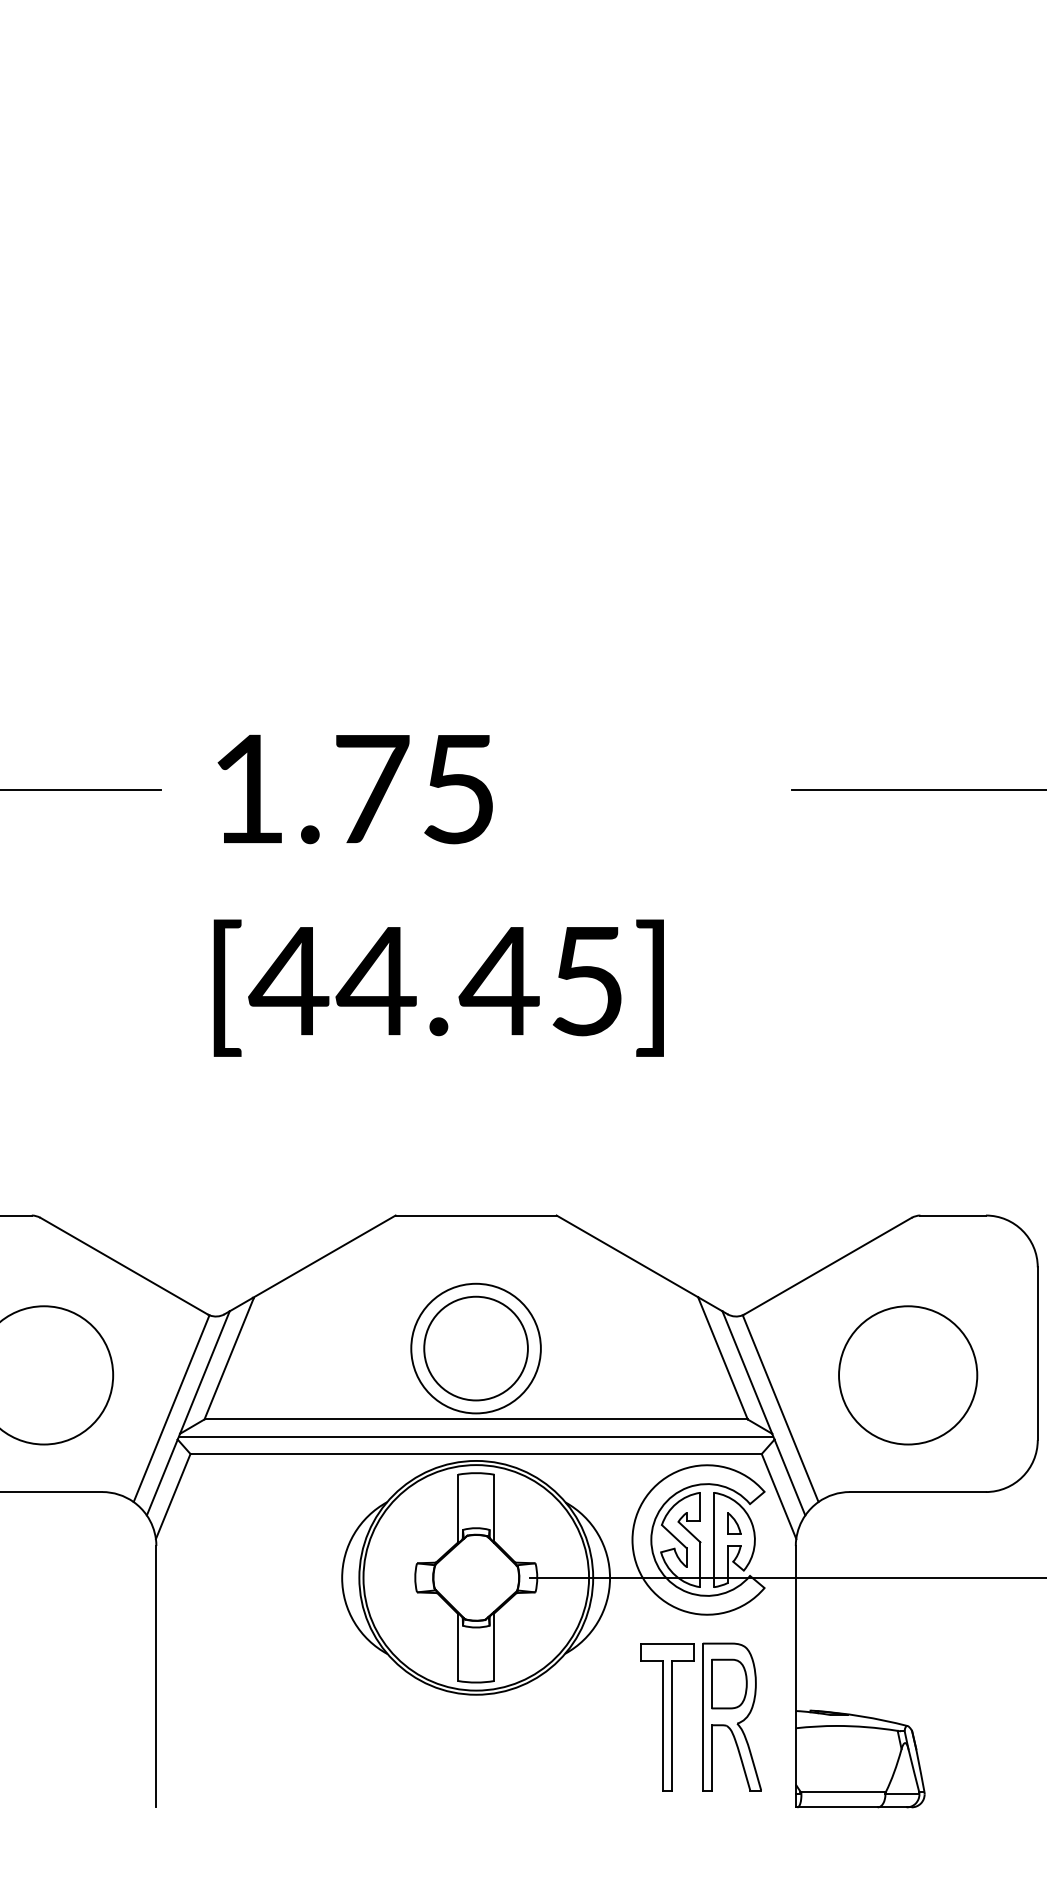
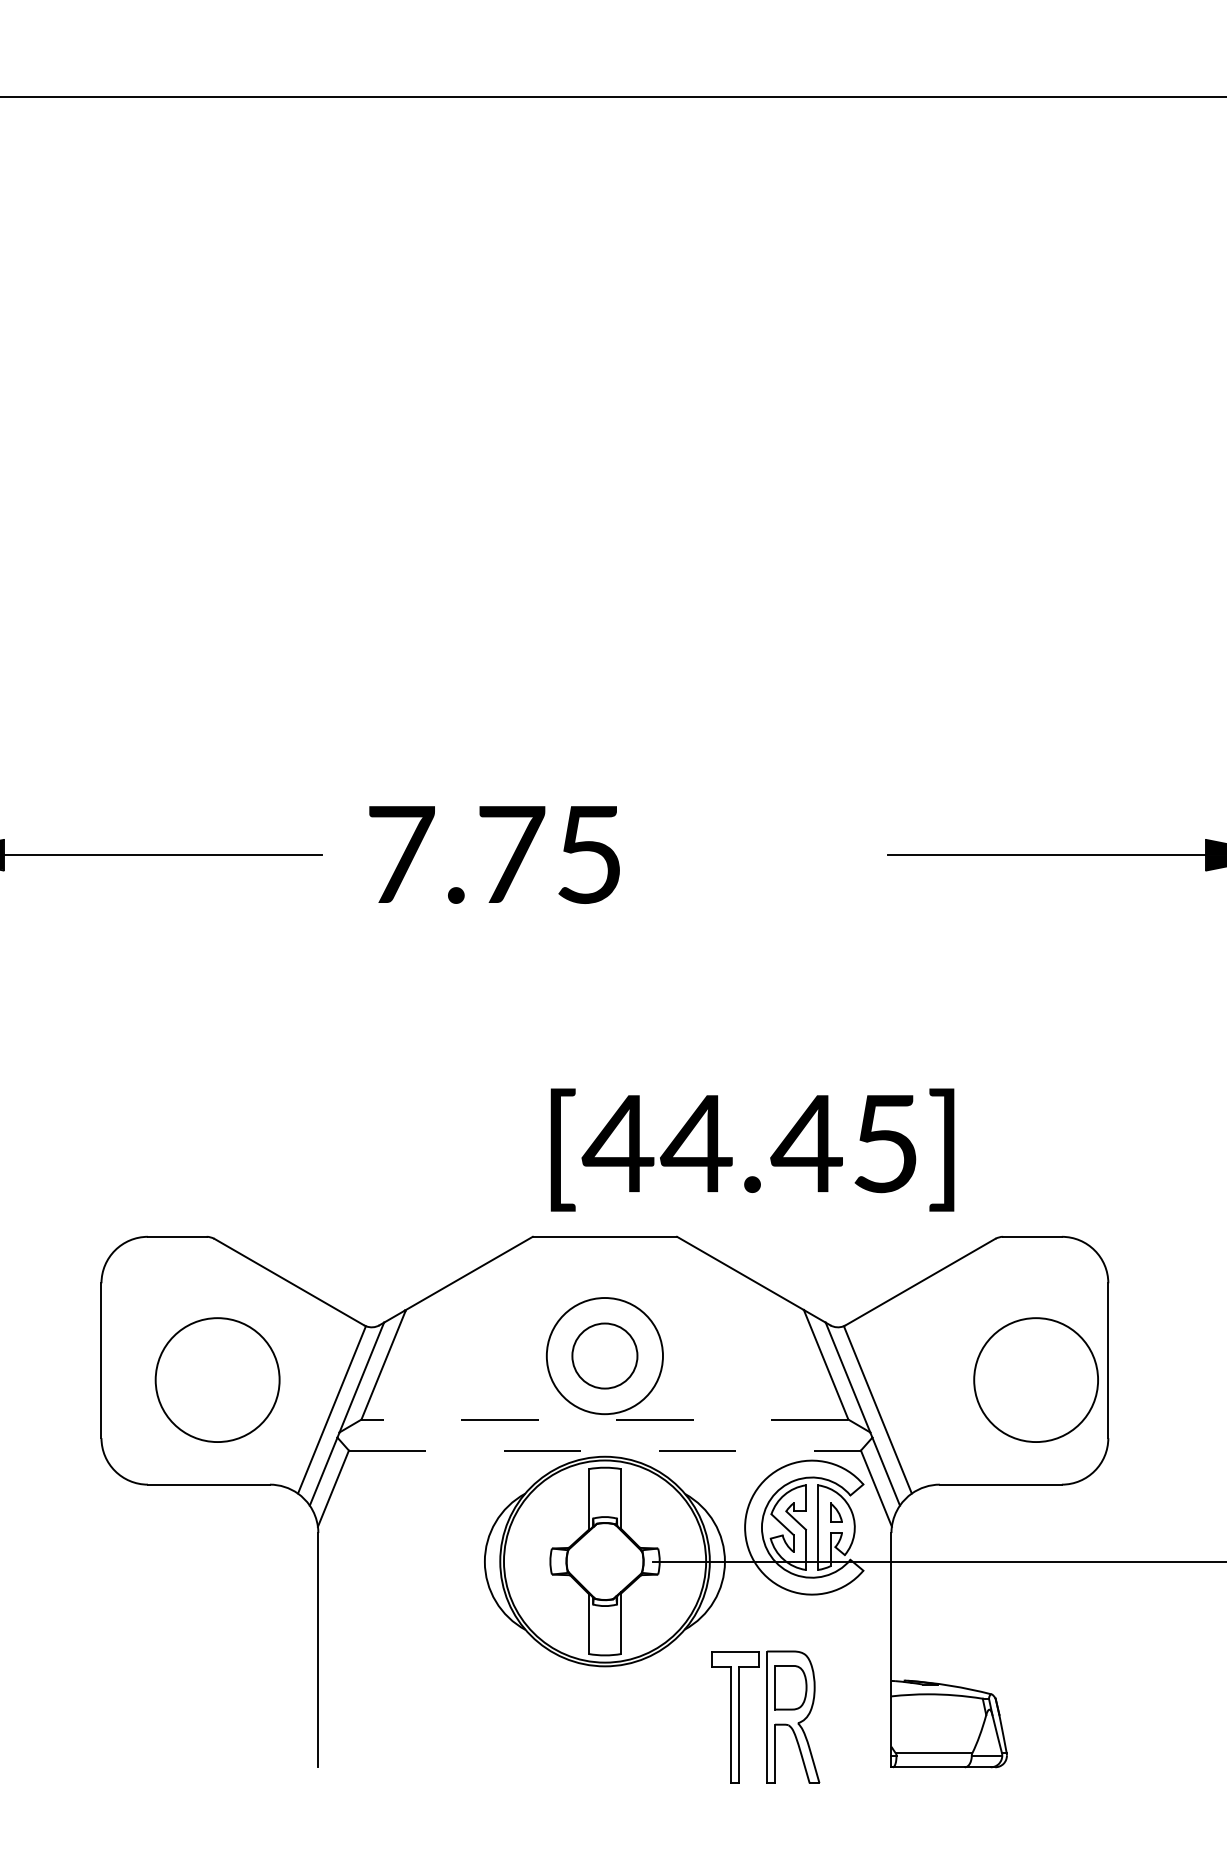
text: (249, 788) -> (401, 854), 1.75 -> 7.75
text: (438, 987) -> (752, 1149), moved
circle: (475, 1347) -> (604, 1355), size x0.7
circle: (907, 1374) -> (1035, 1379), moved
line: (475, 1419) -> (604, 1419), solid -> dashed
line: (475, 1437) -> (604, 1435), removed
line: (476, 1453) -> (605, 1450), solid -> dashed
part: (701, 1716) -> (765, 1716), moved

